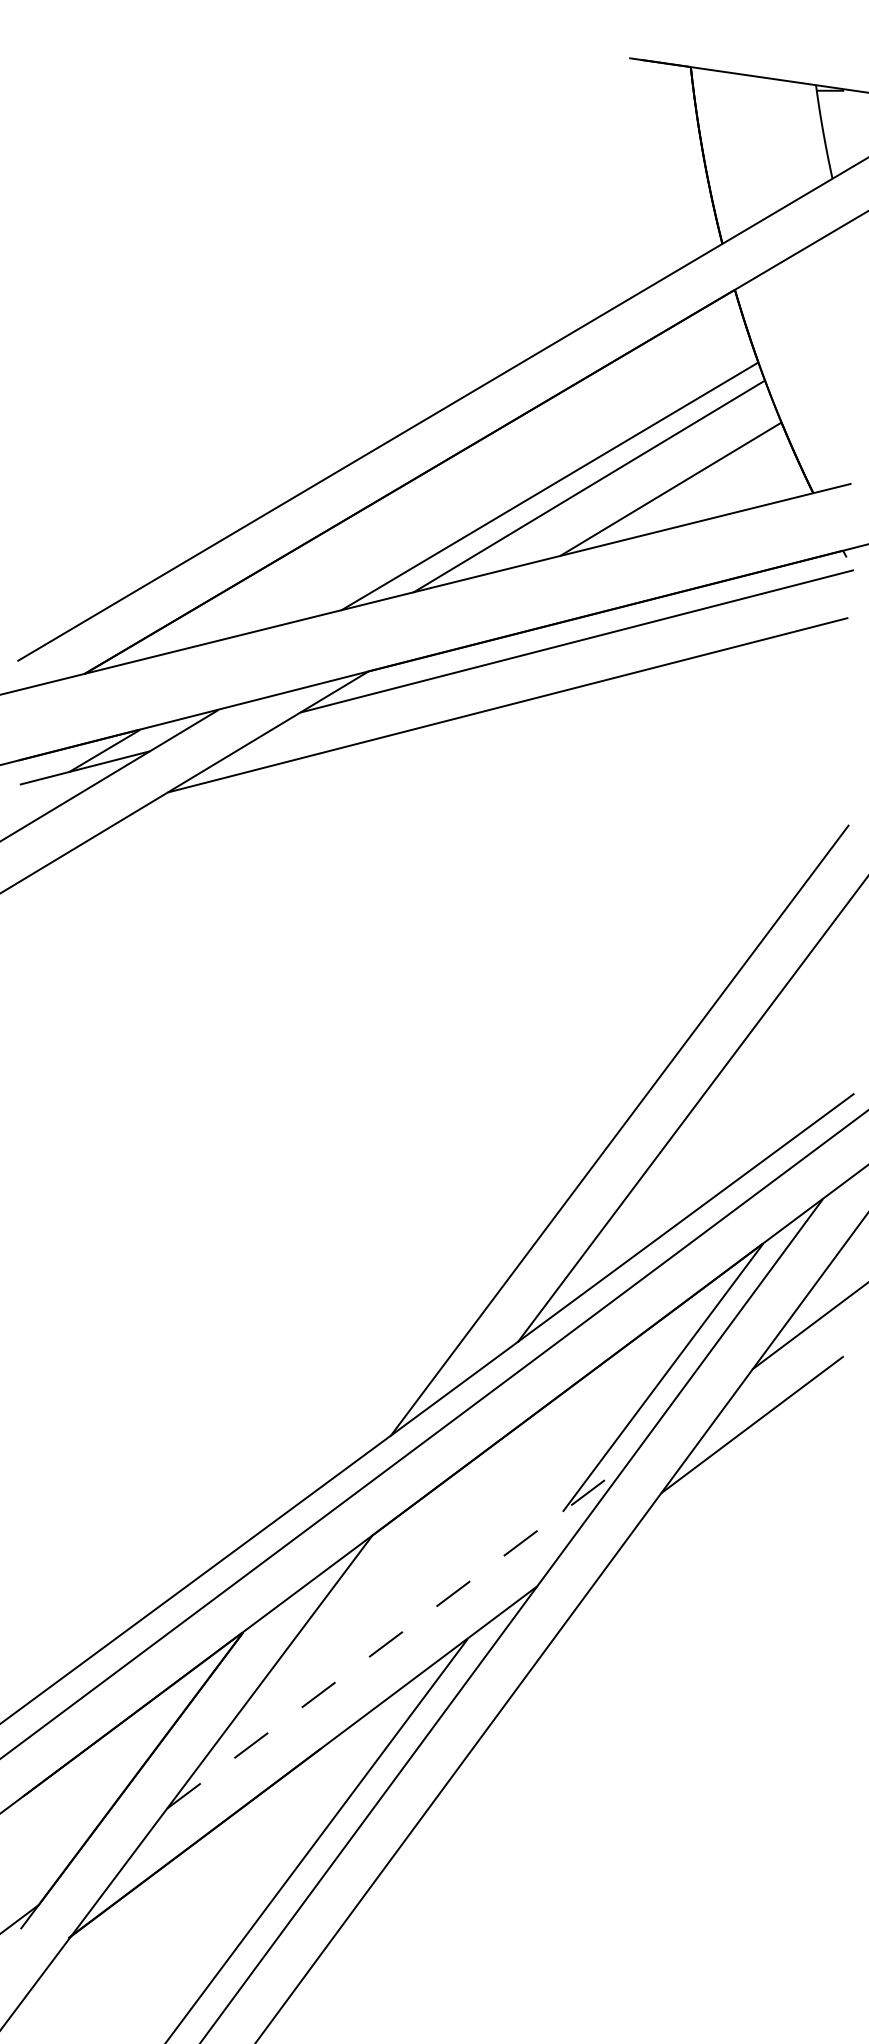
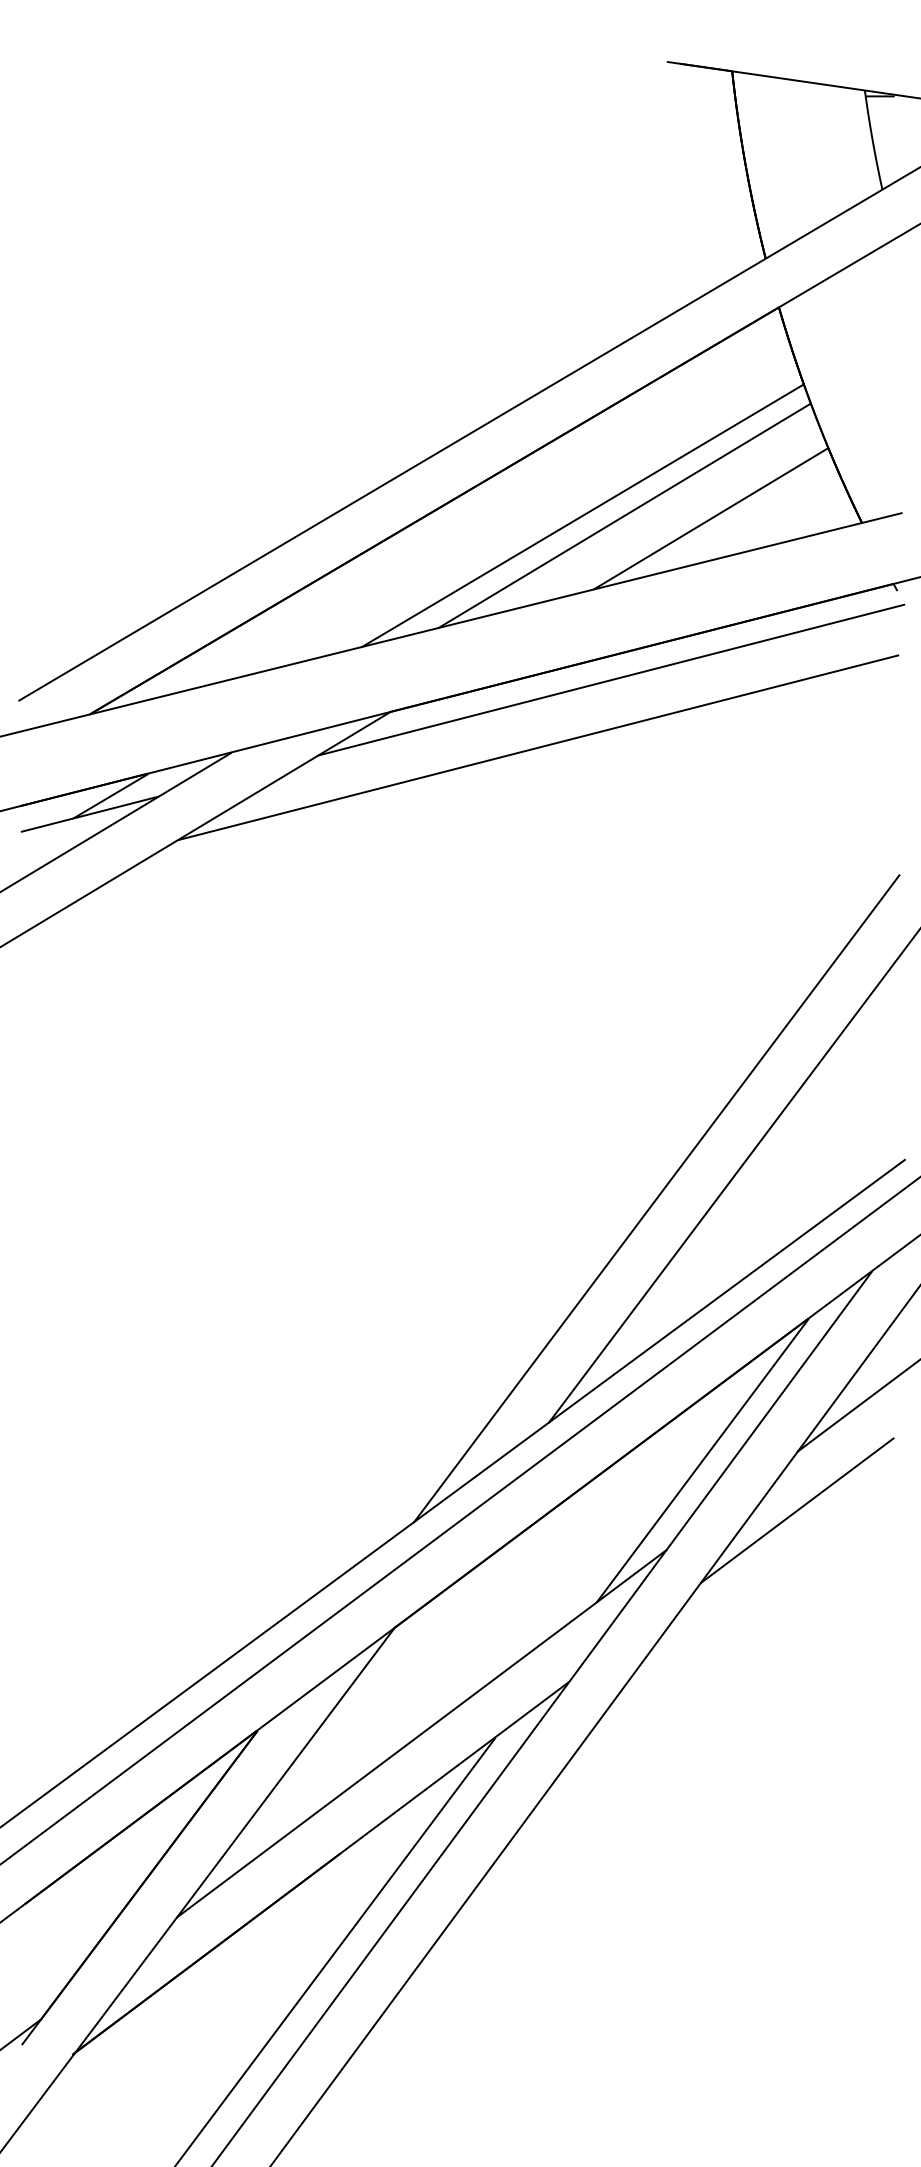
line: (398, 1635) -> (422, 1733), dashed -> solid

